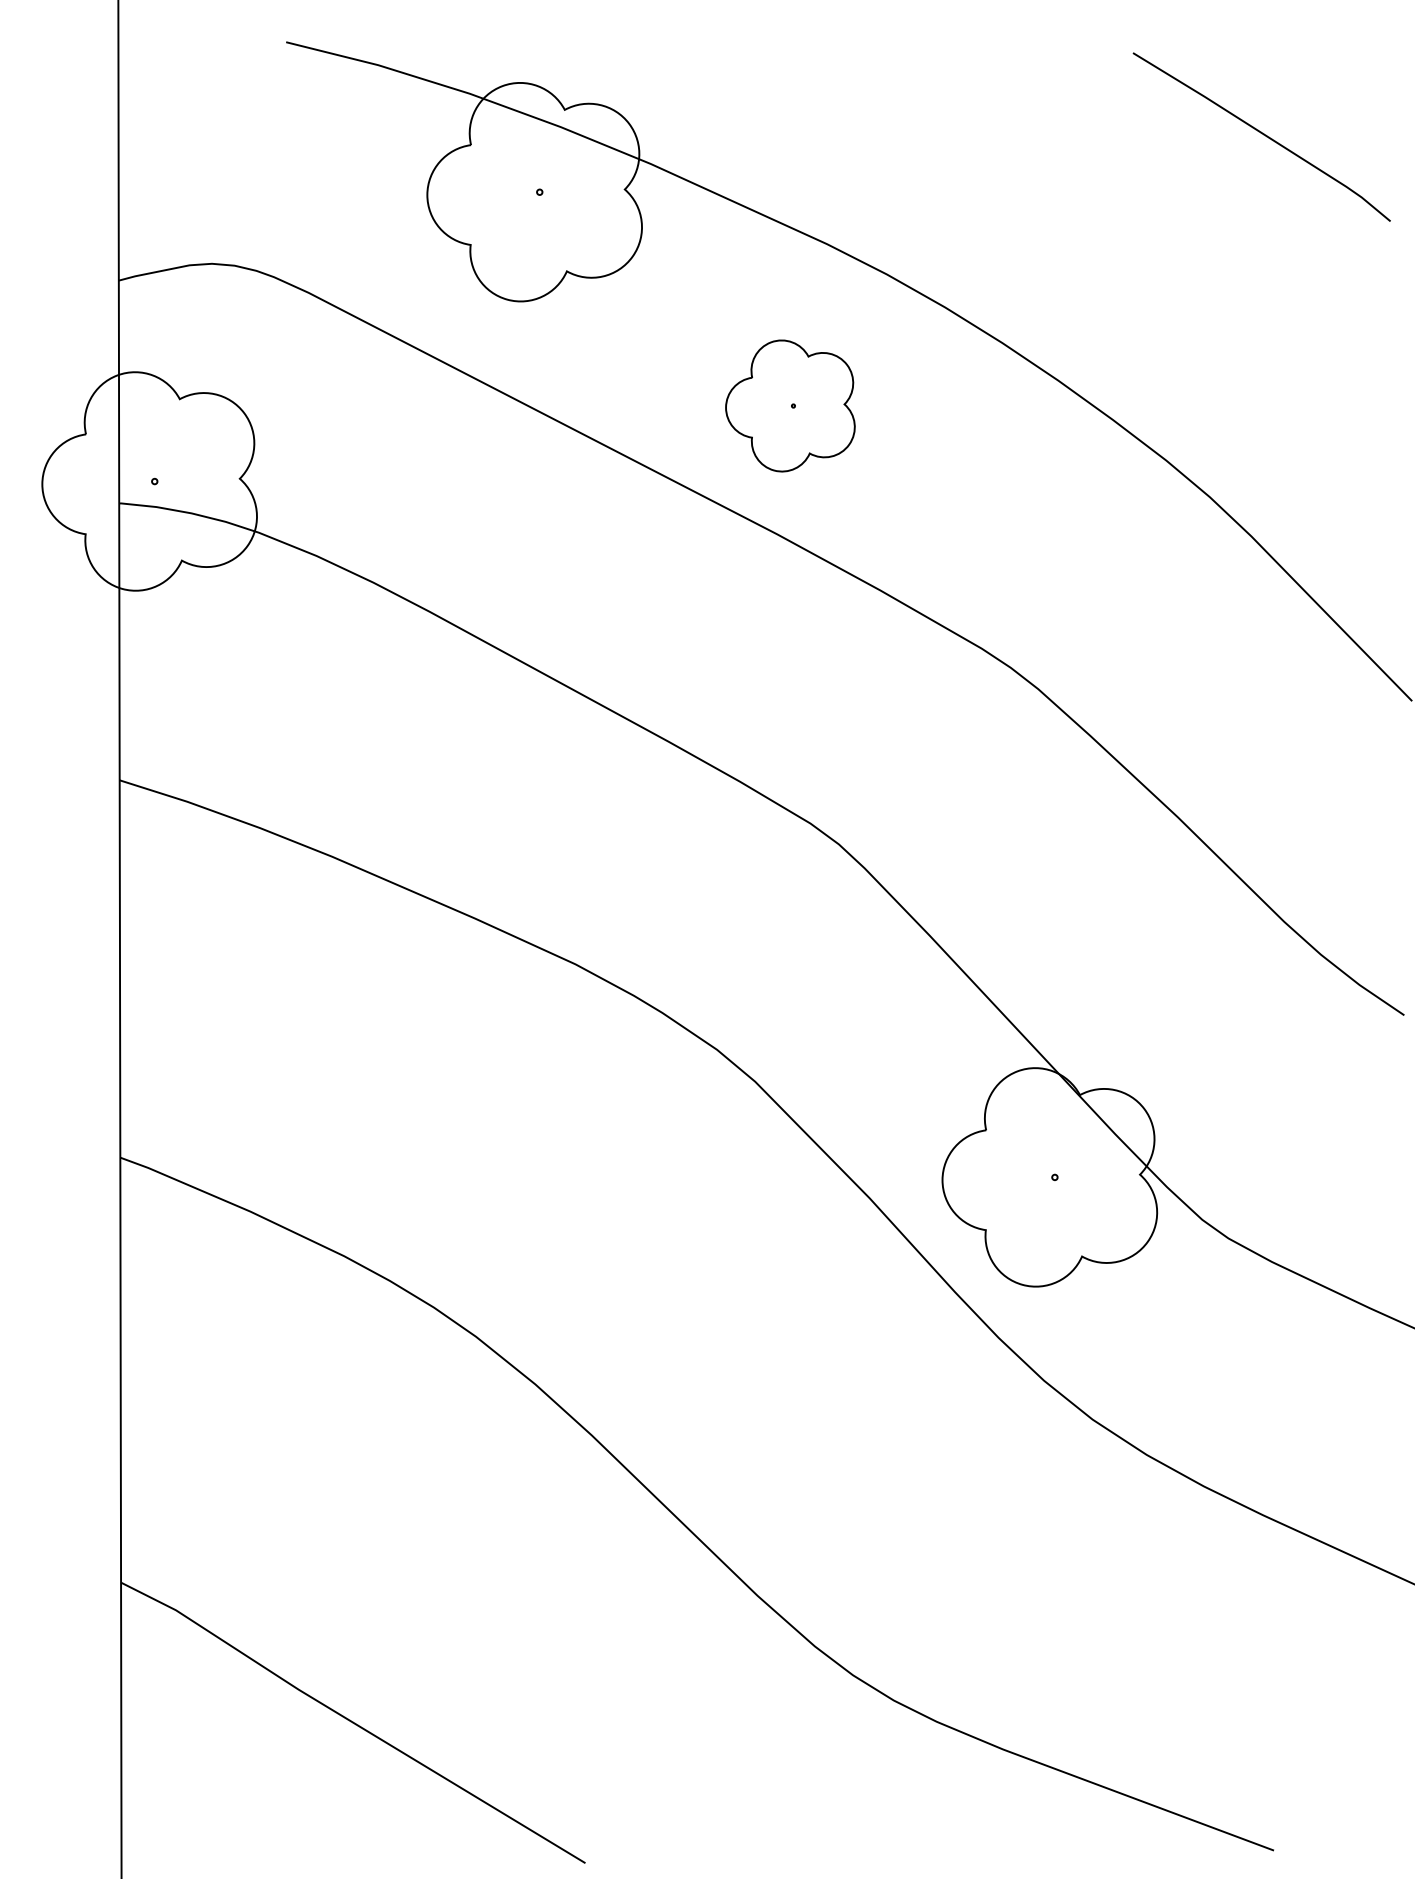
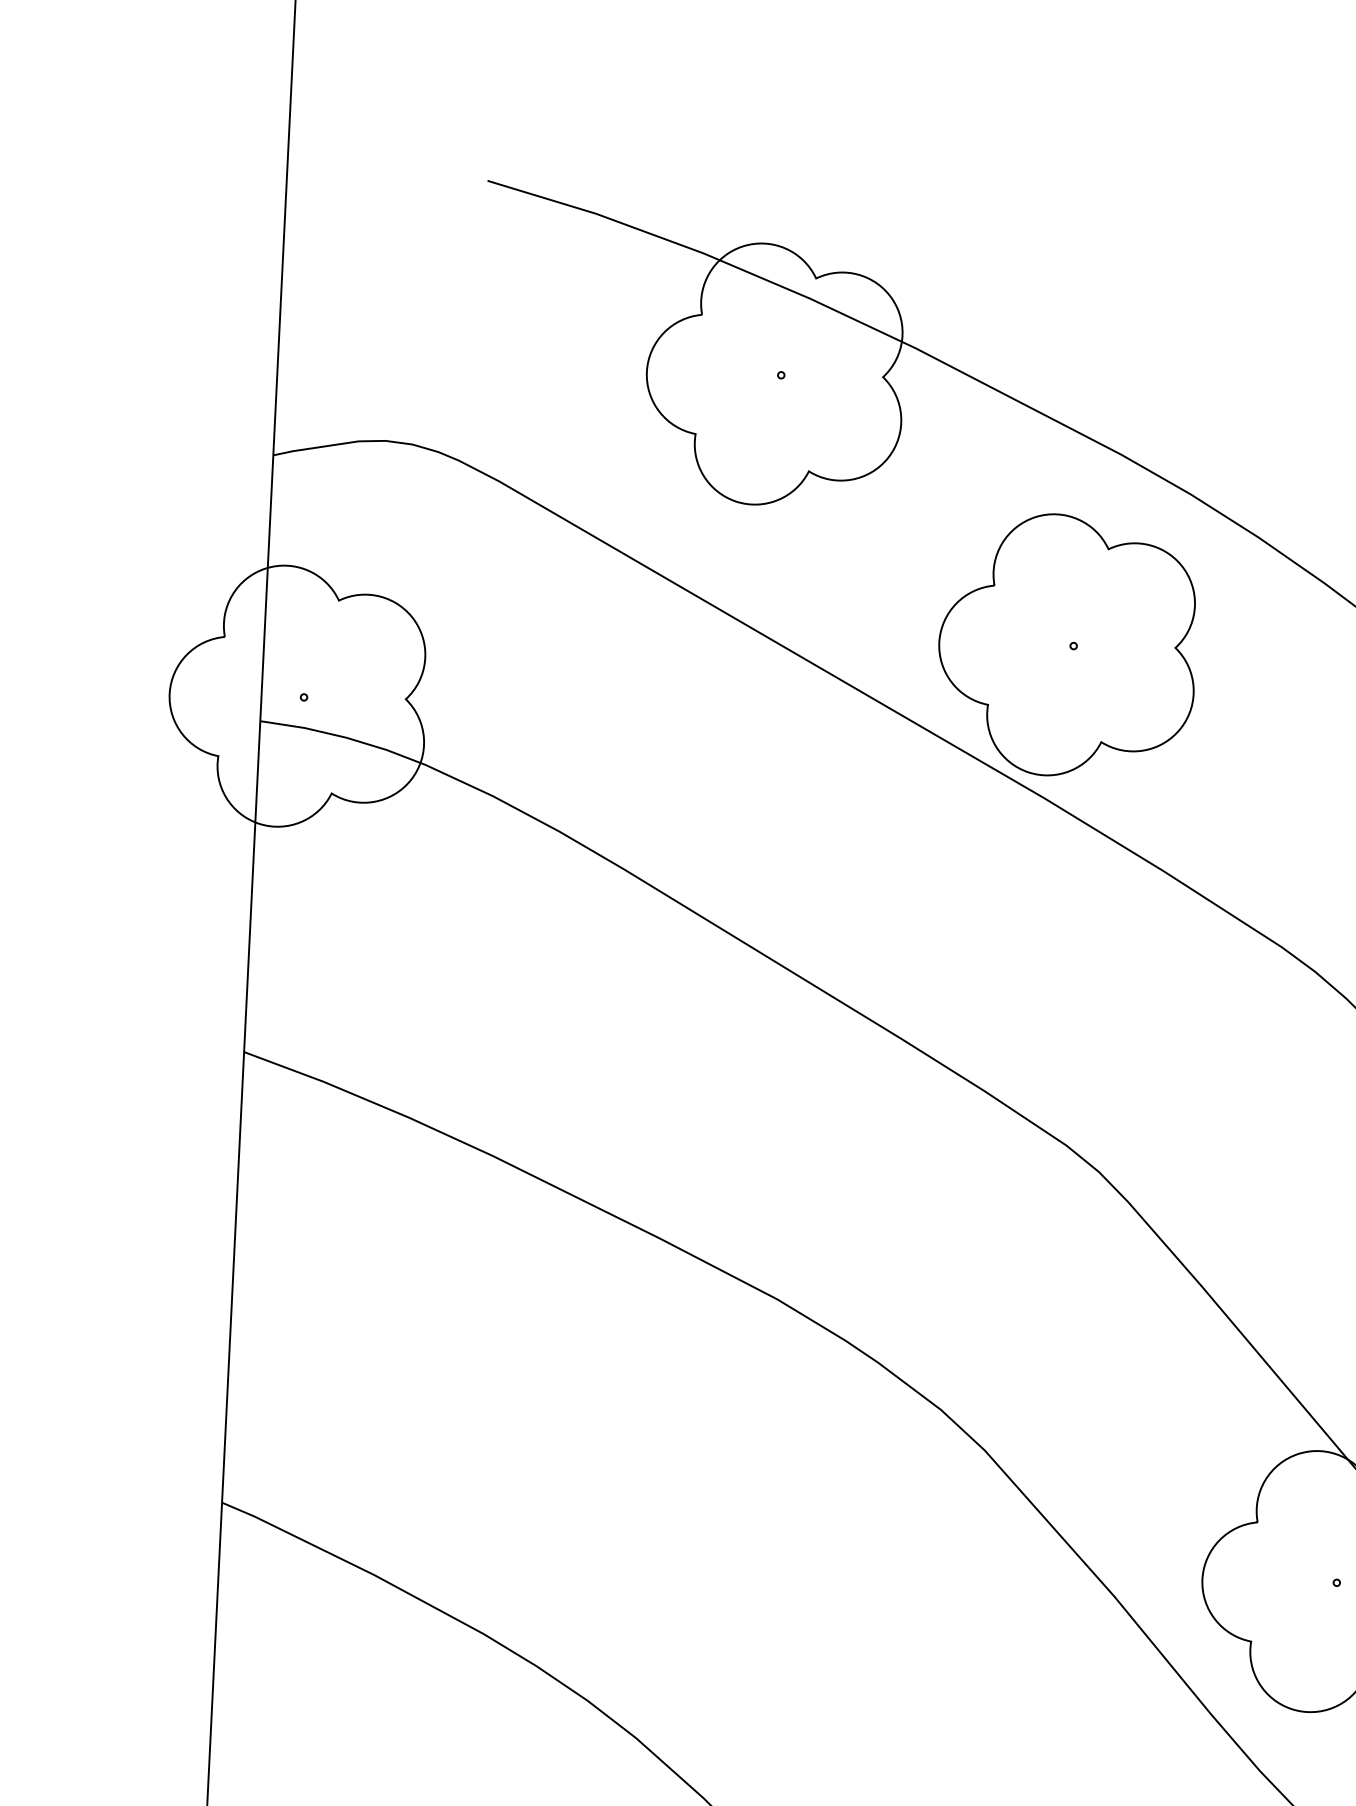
part: (790, 405) -> (1067, 645), size x1.67

